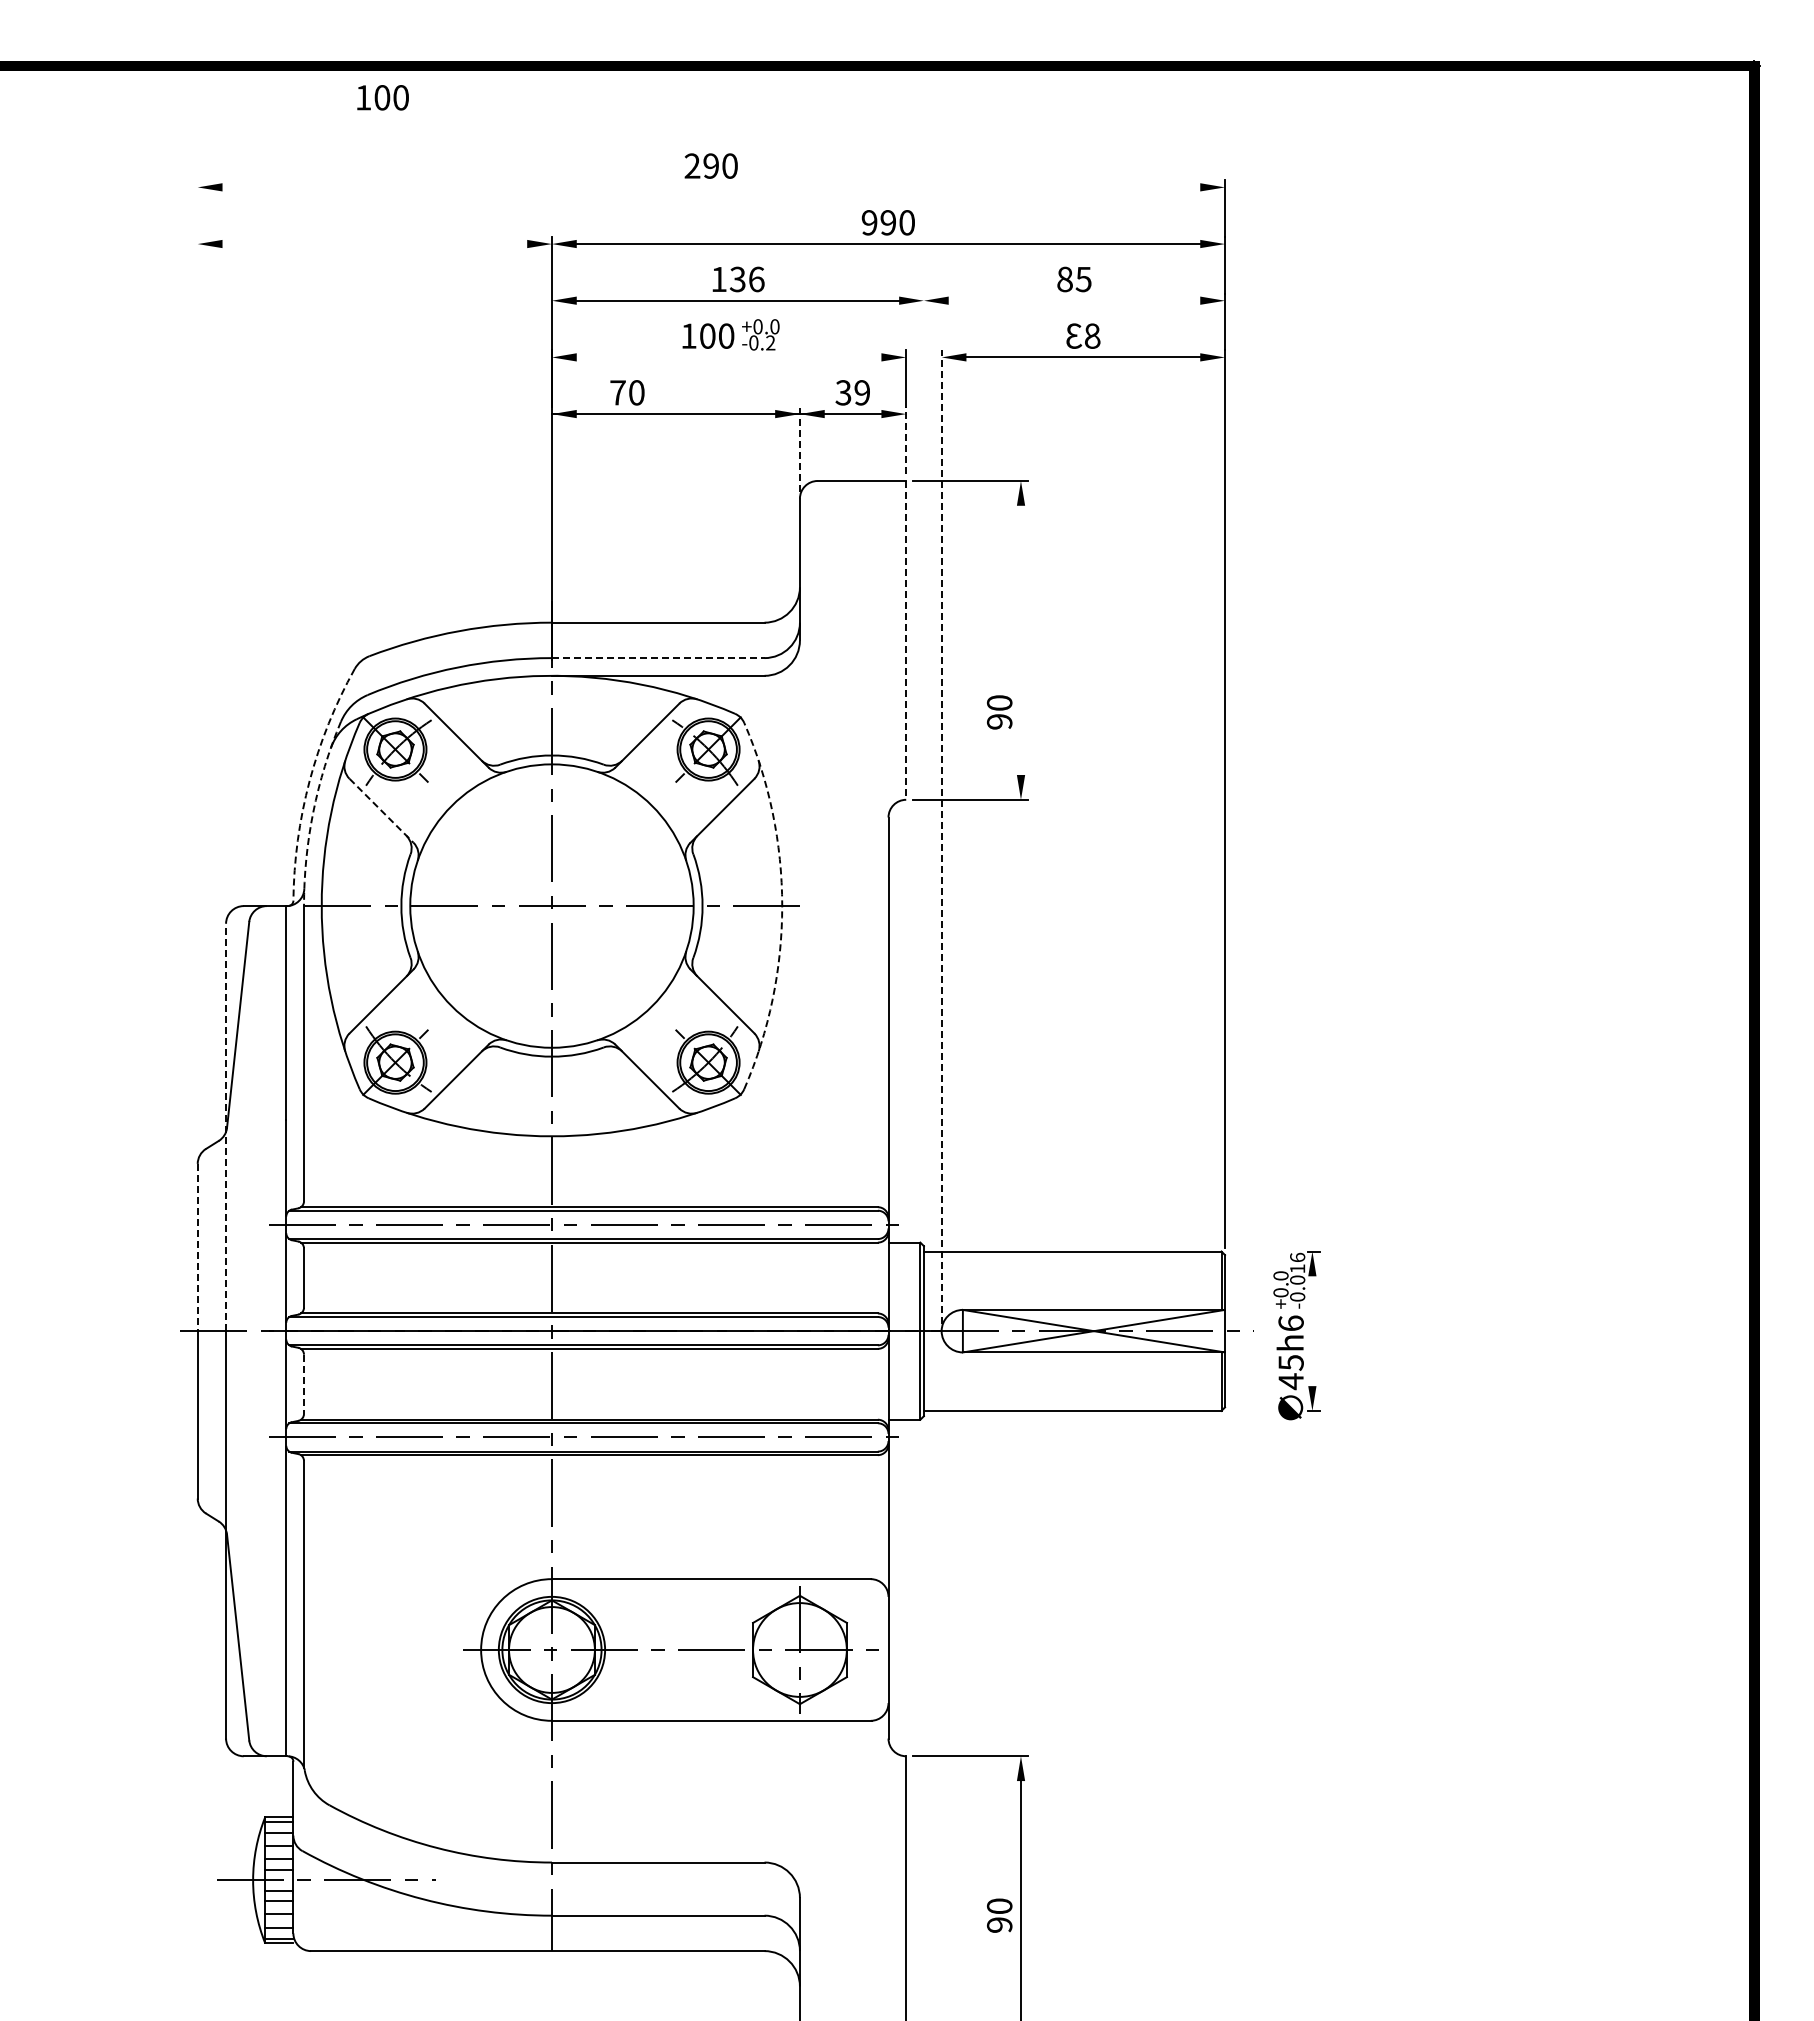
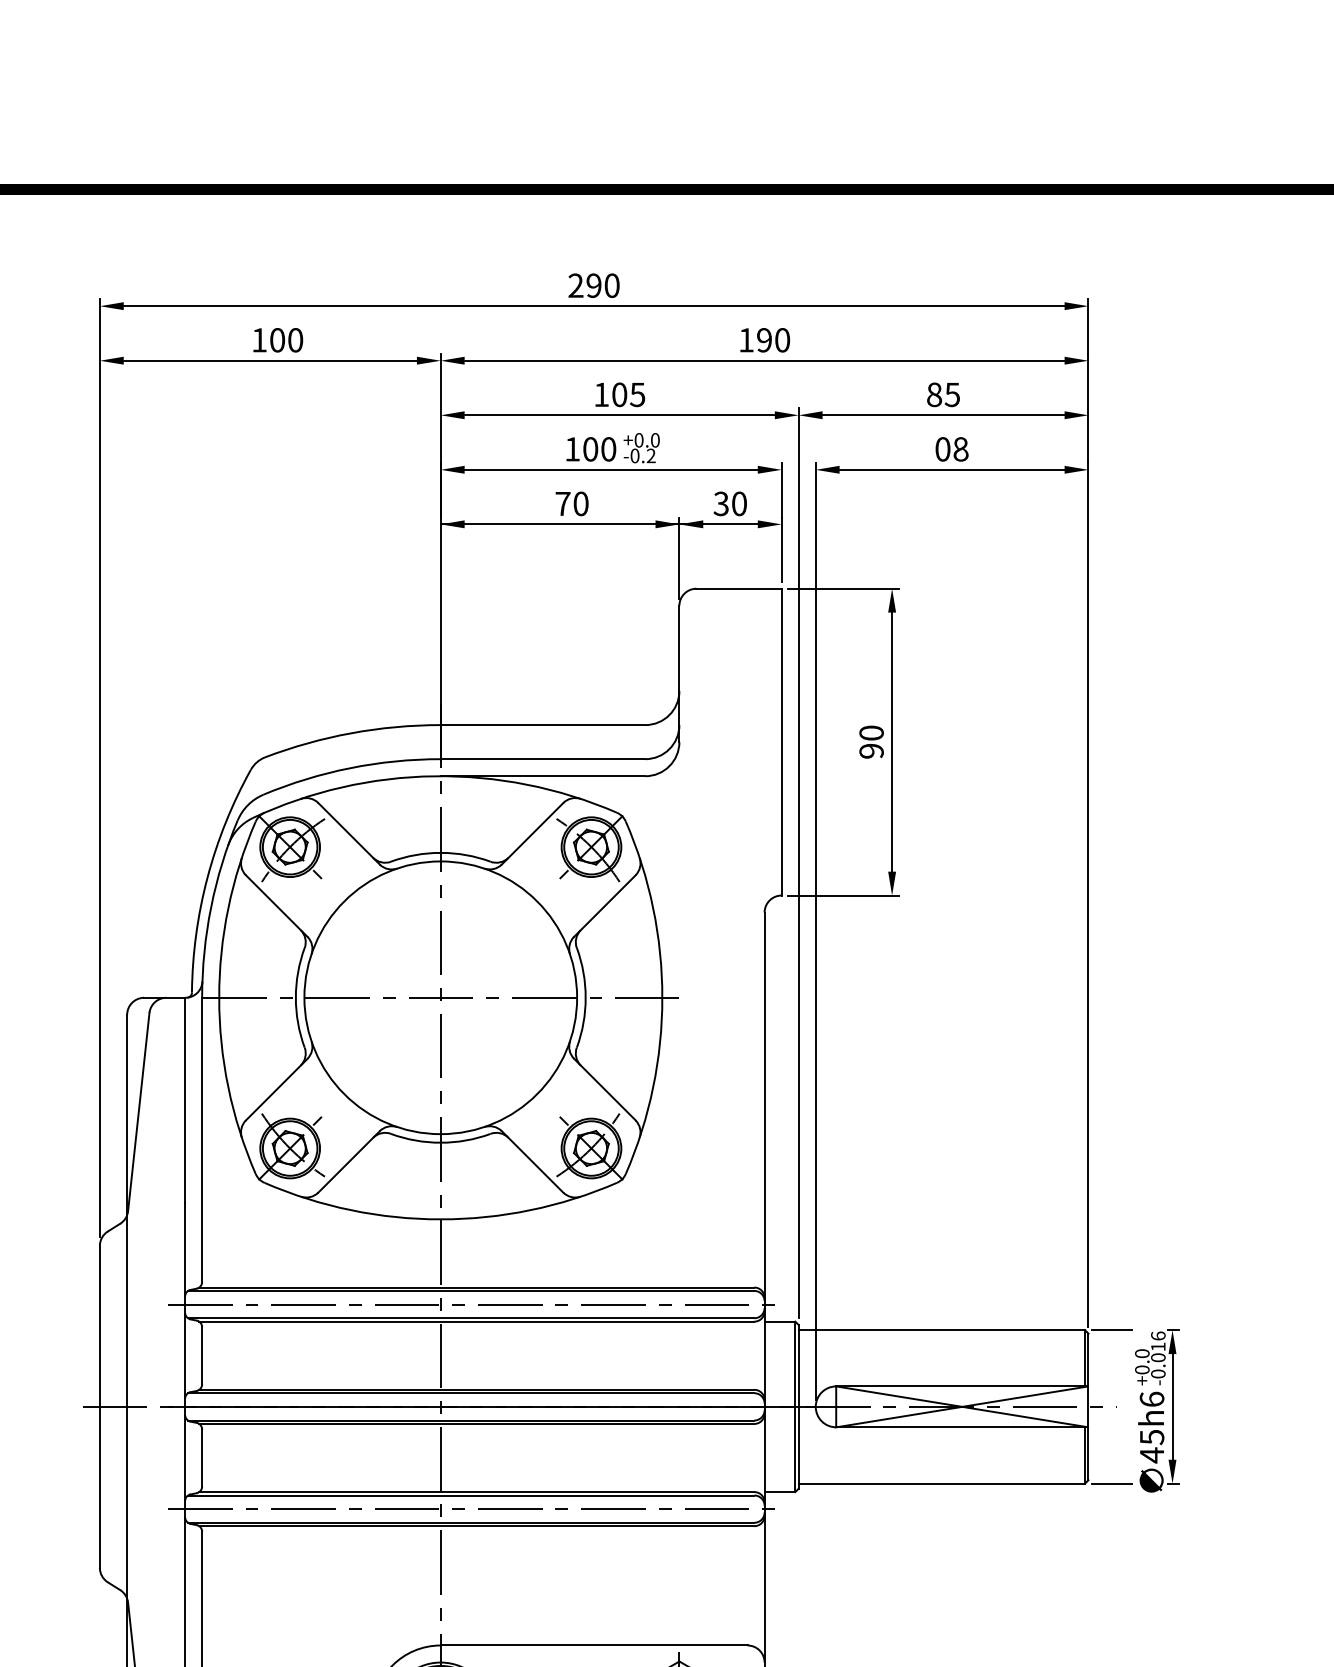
text: (382, 97) -> (277, 339), moved
line: (711, 187) -> (594, 306), added
text: (869, 222) -> (746, 339), 990 -> 190
line: (374, 244) -> (269, 361), added
text: (746, 279) -> (627, 394), 136 -> 105
line: (1074, 300) -> (943, 415), added
text: (1074, 335) -> (943, 448), 83 -> 80
line: (728, 357) -> (610, 469), added
text: (627, 392) -> (572, 503), moved
text: (862, 392) -> (739, 503), 39 -> 30
line: (906, 439) -> (781, 548), dashed -> solid
line: (799, 448) -> (678, 557), dashed -> solid
line: (906, 640) -> (781, 742), dashed -> solid
line: (1020, 640) -> (891, 742), added
line: (658, 658) -> (543, 759), dashed -> solid
line: (197, 667) -> (99, 768), added
text: (999, 712) -> (871, 742), moved
line: (923, 766) -> (798, 863), added
arc: (309, 781) -> (207, 877), dashed -> solid
line: (381, 811) -> (276, 906), dashed -> solid
arc: (313, 812) -> (211, 907), dashed -> solid
line: (941, 837) -> (815, 931), dashed -> solid
arc: (782, 906) -> (662, 998), dashed -> solid
line: (226, 1127) -> (127, 1210), dashed -> solid
line: (197, 1247) -> (99, 1326), dashed -> solid
line: (1249, 1251) -> (1112, 1330), added
line: (1312, 1331) -> (1172, 1407), added
line: (304, 1384) -> (202, 1458), dashed -> solid
line: (1249, 1410) -> (1112, 1483), added

